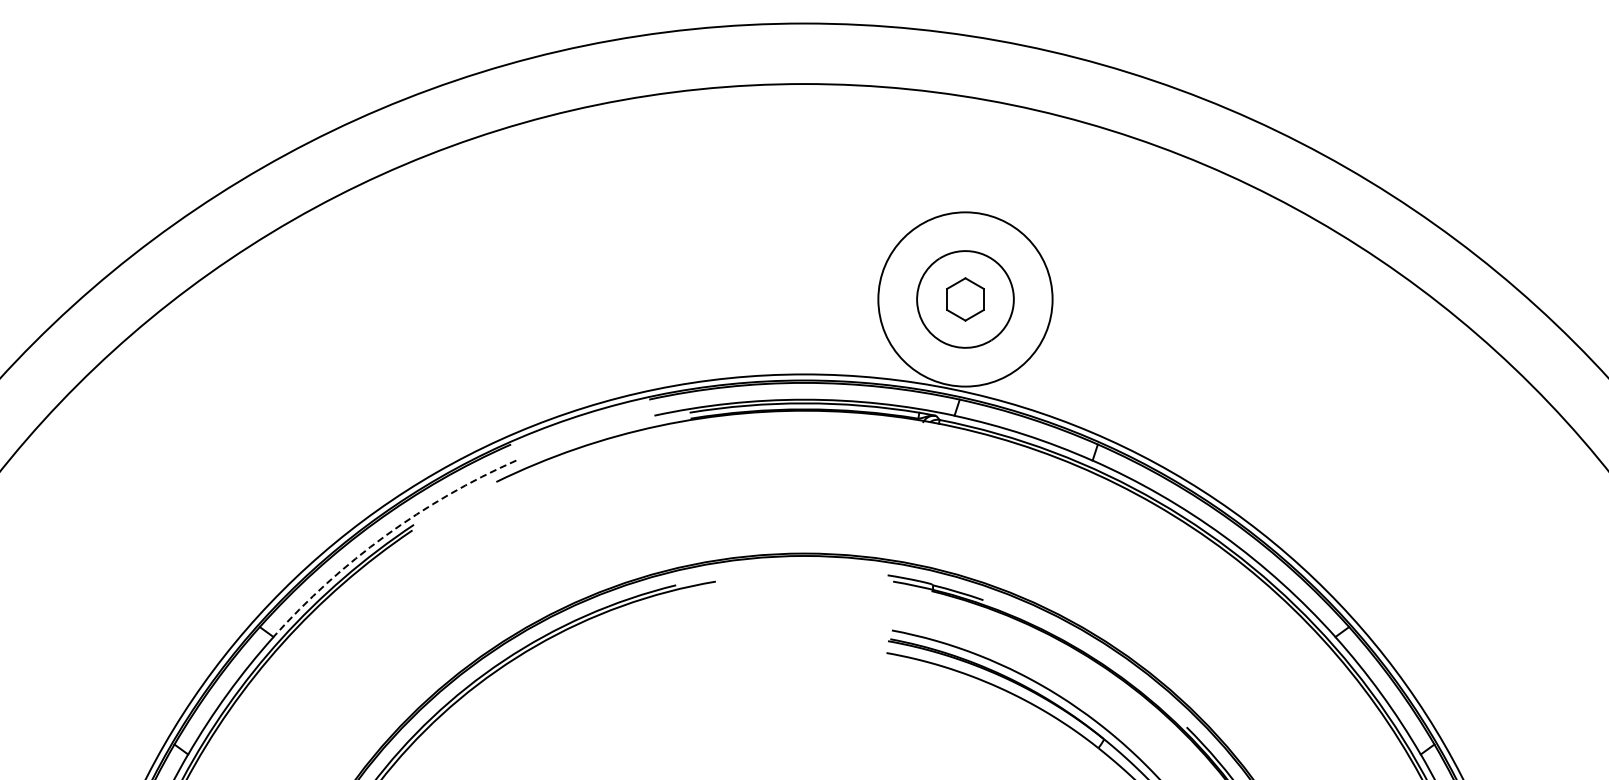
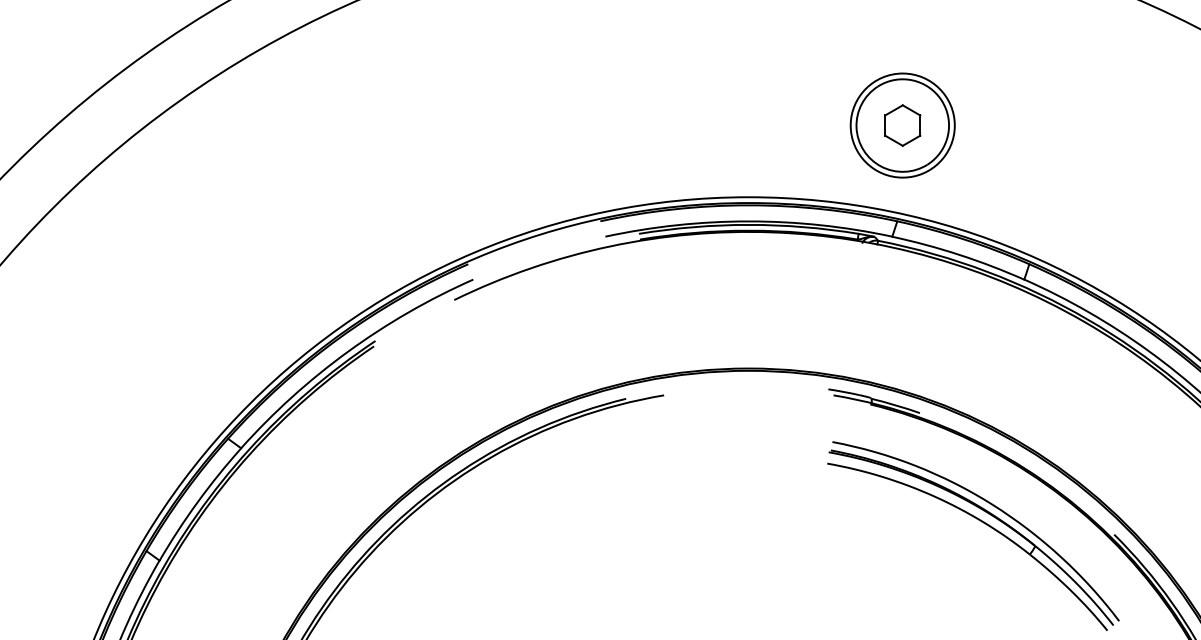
circle: (965, 299) -> (902, 125), size x0.62
arc: (385, 535) -> (348, 351), dashed -> solid

